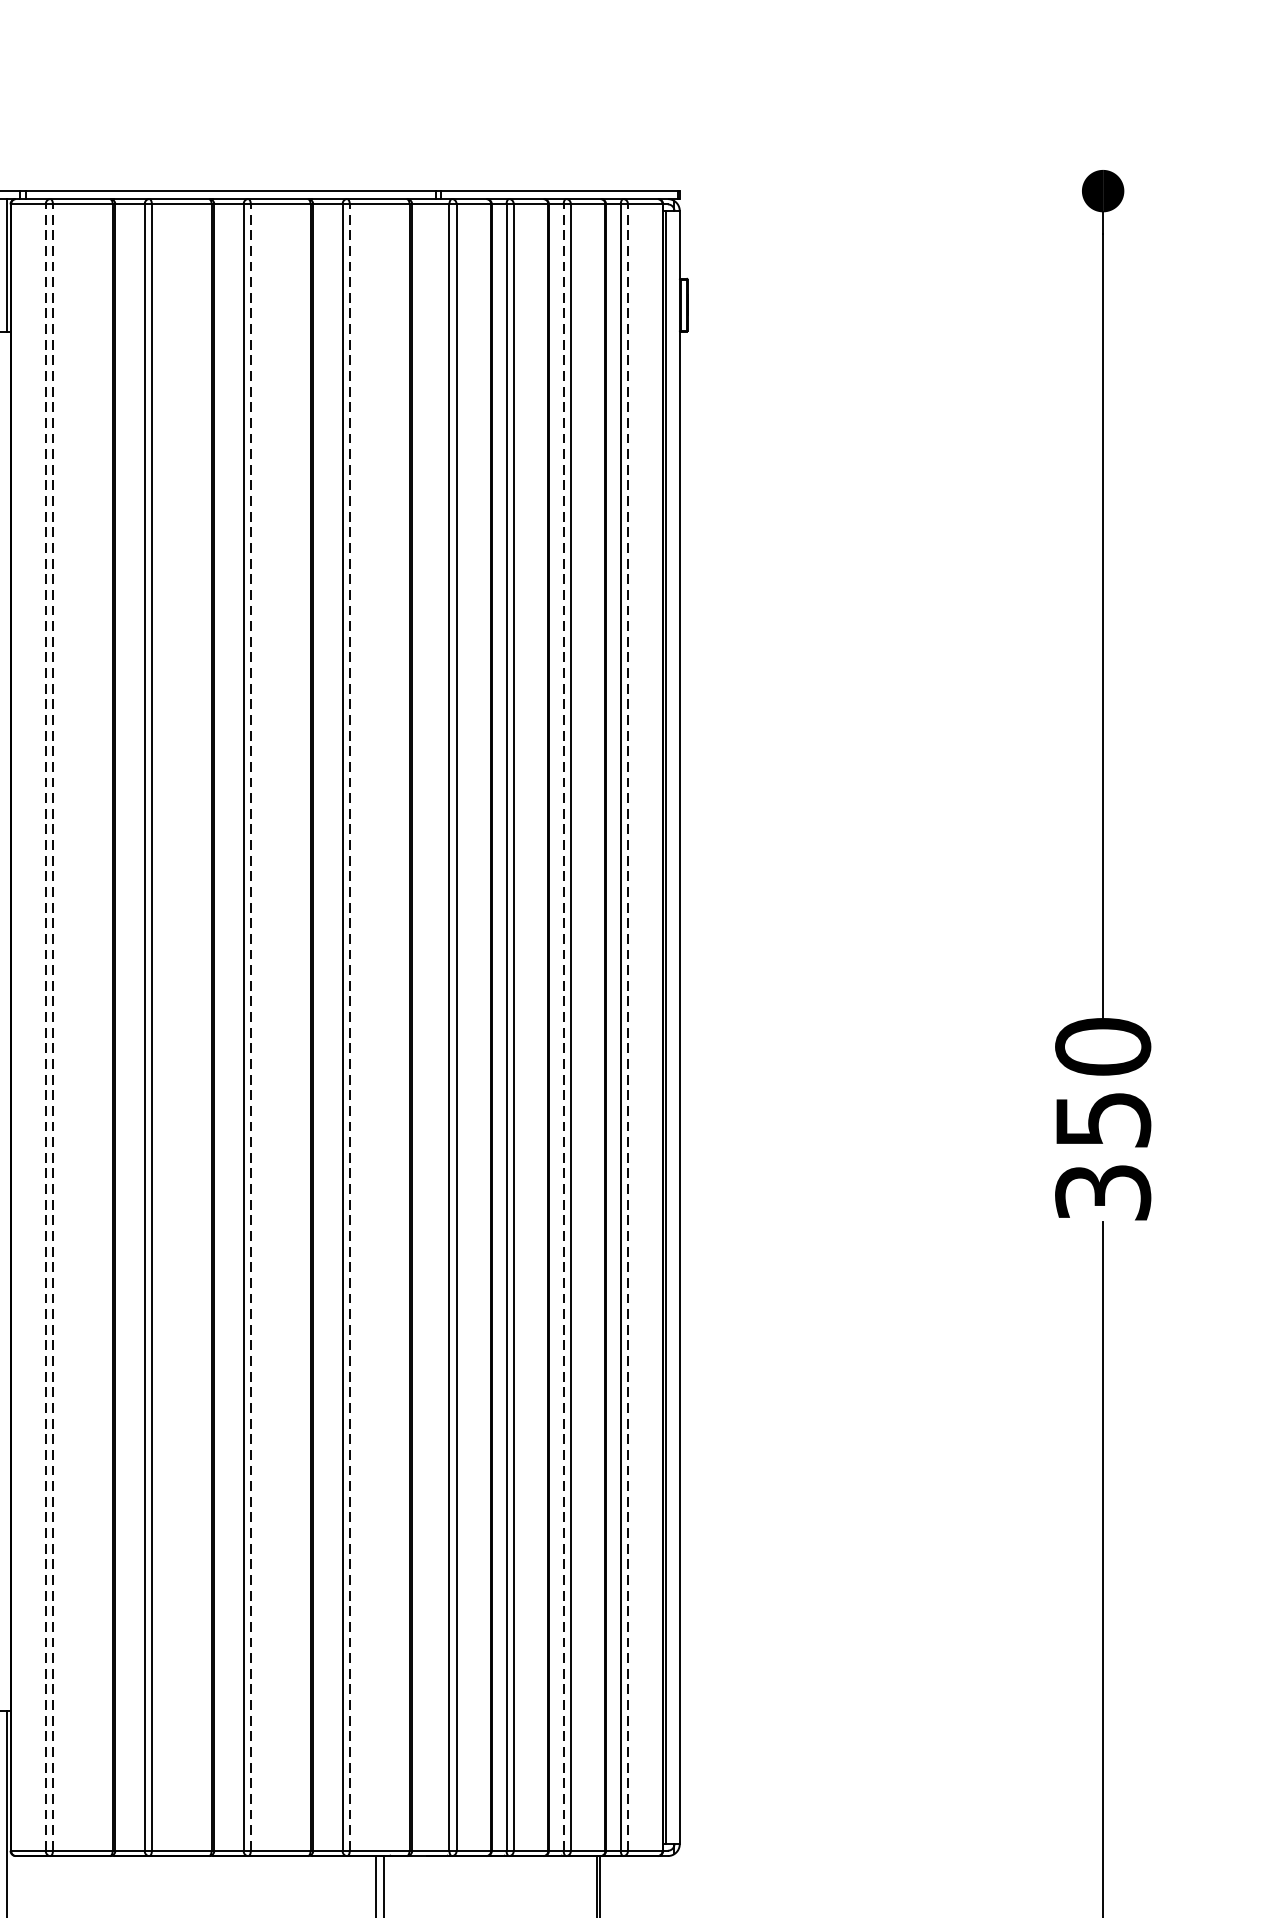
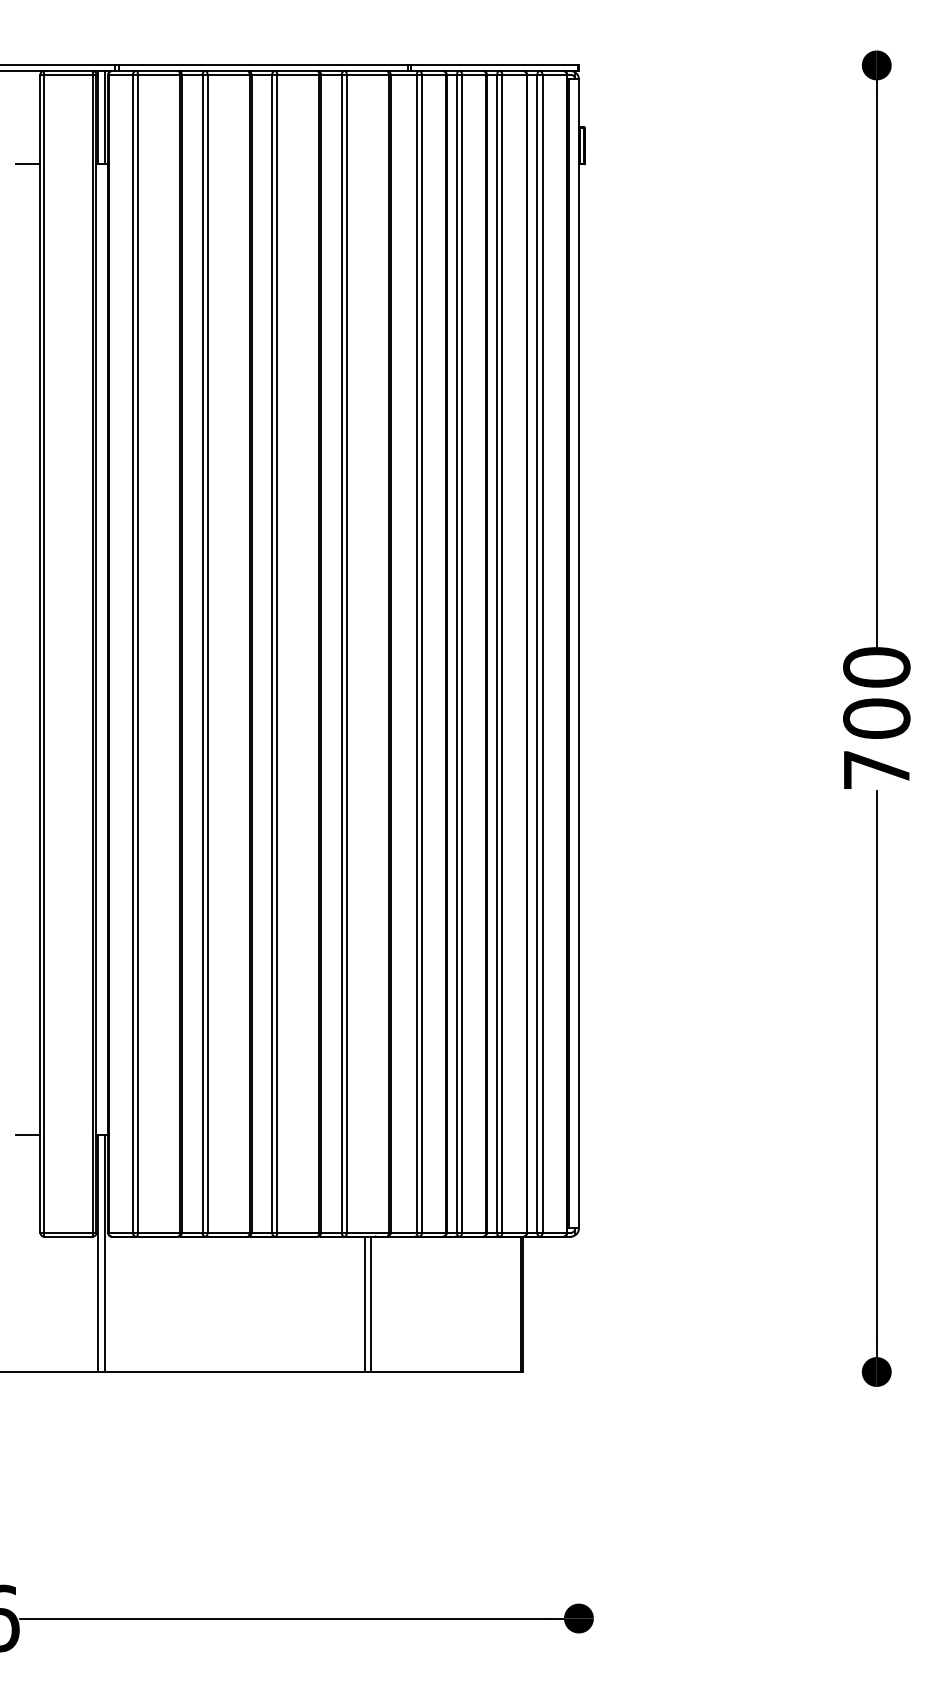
line: (45, 1027) -> (132, 653), dashed -> solid
line: (53, 1027) -> (138, 653), dashed -> solid
line: (251, 1027) -> (277, 653), dashed -> solid
line: (349, 1027) -> (346, 653), dashed -> solid
line: (563, 1027) -> (497, 653), dashed -> solid
line: (627, 1027) -> (542, 653), dashed -> solid
text: (1102, 1154) -> (876, 743), 350 -> 700

